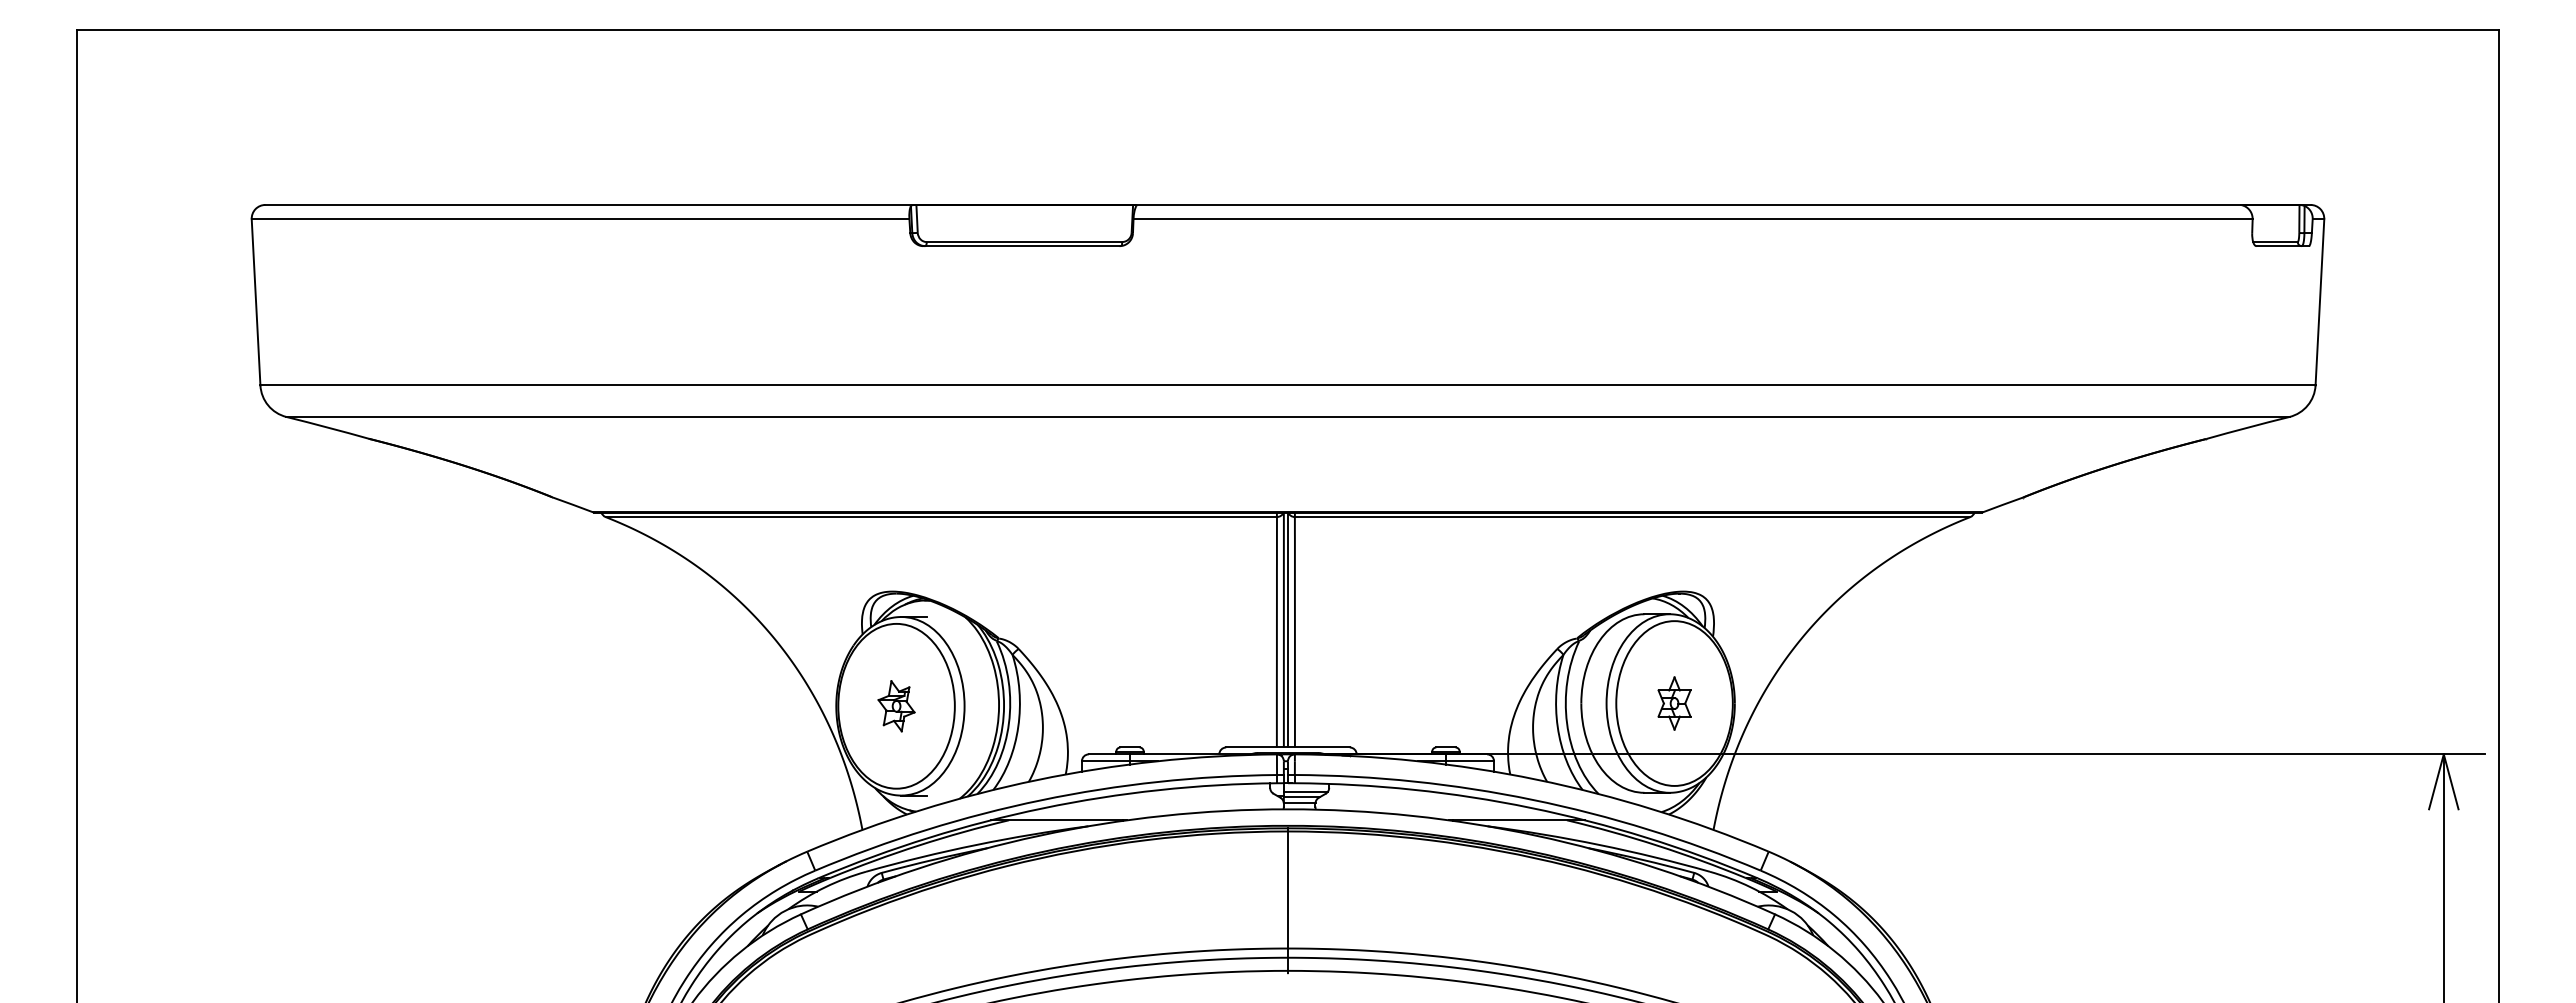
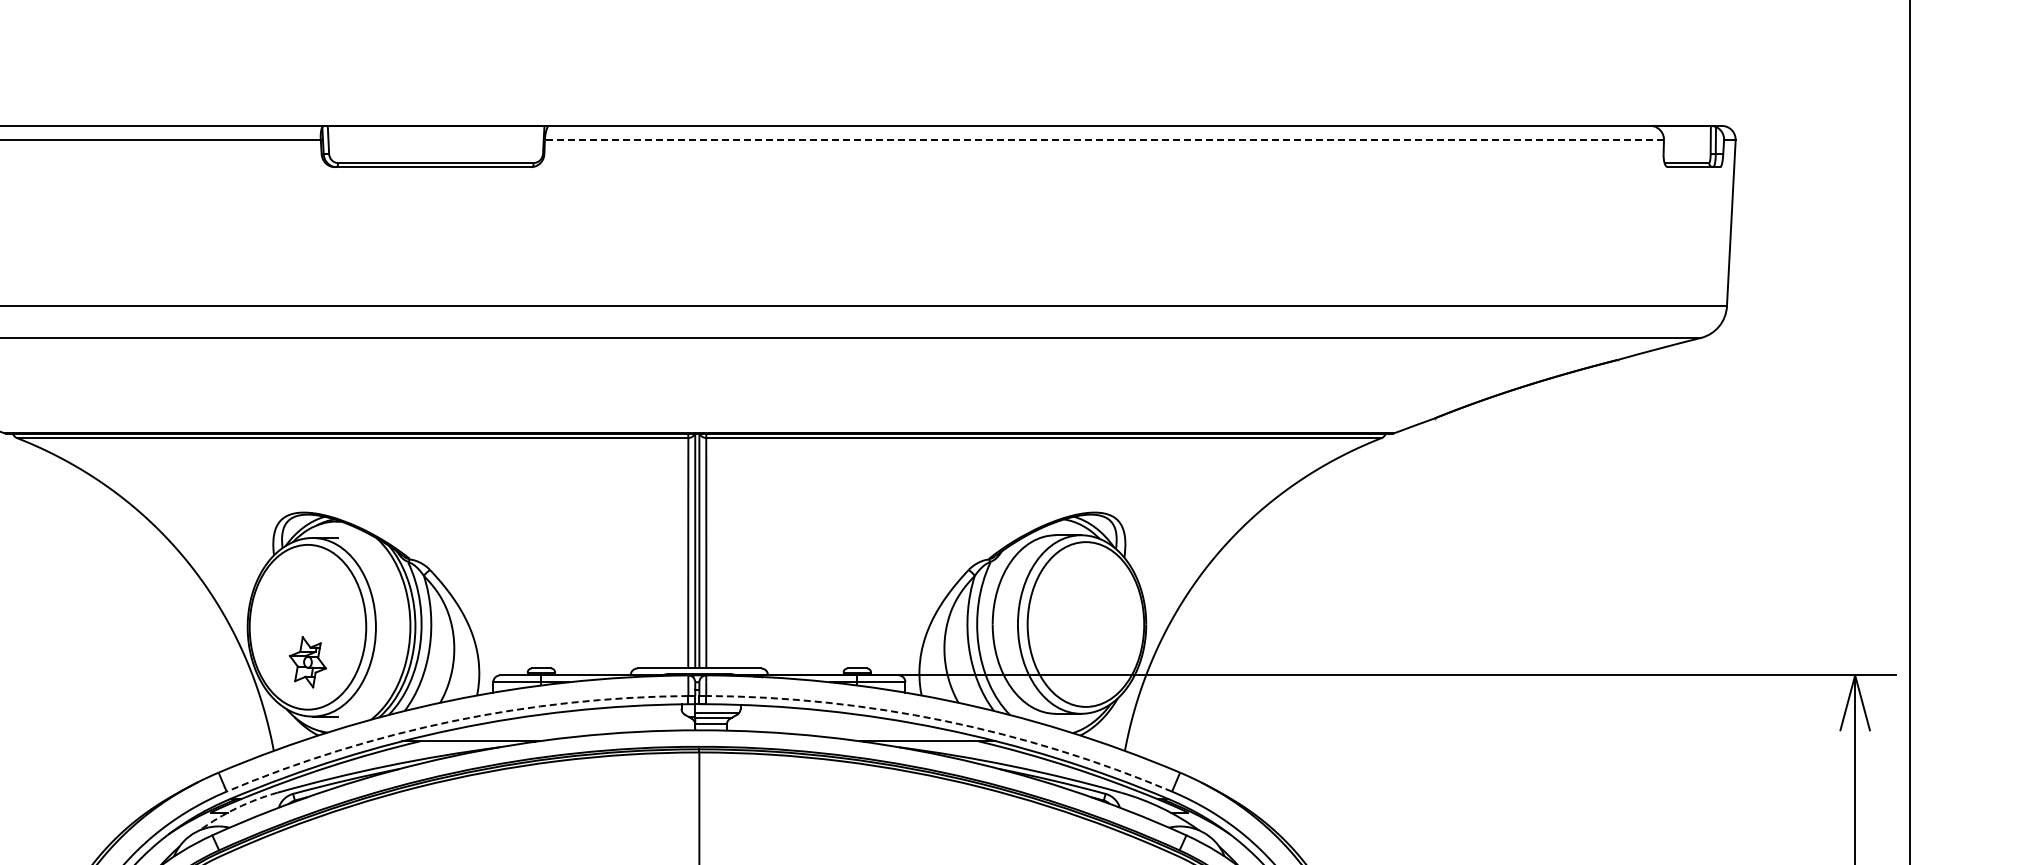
line: (1693, 219) -> (1104, 140), solid -> dashed
part: (1674, 703) -> (1085, 624), removed
part: (896, 706) -> (307, 662), moved
arc: (1532, 799) -> (943, 720), solid -> dashed
arc: (1041, 800) -> (452, 721), solid -> dashed
arc: (825, 887) -> (236, 808), solid -> dashed

